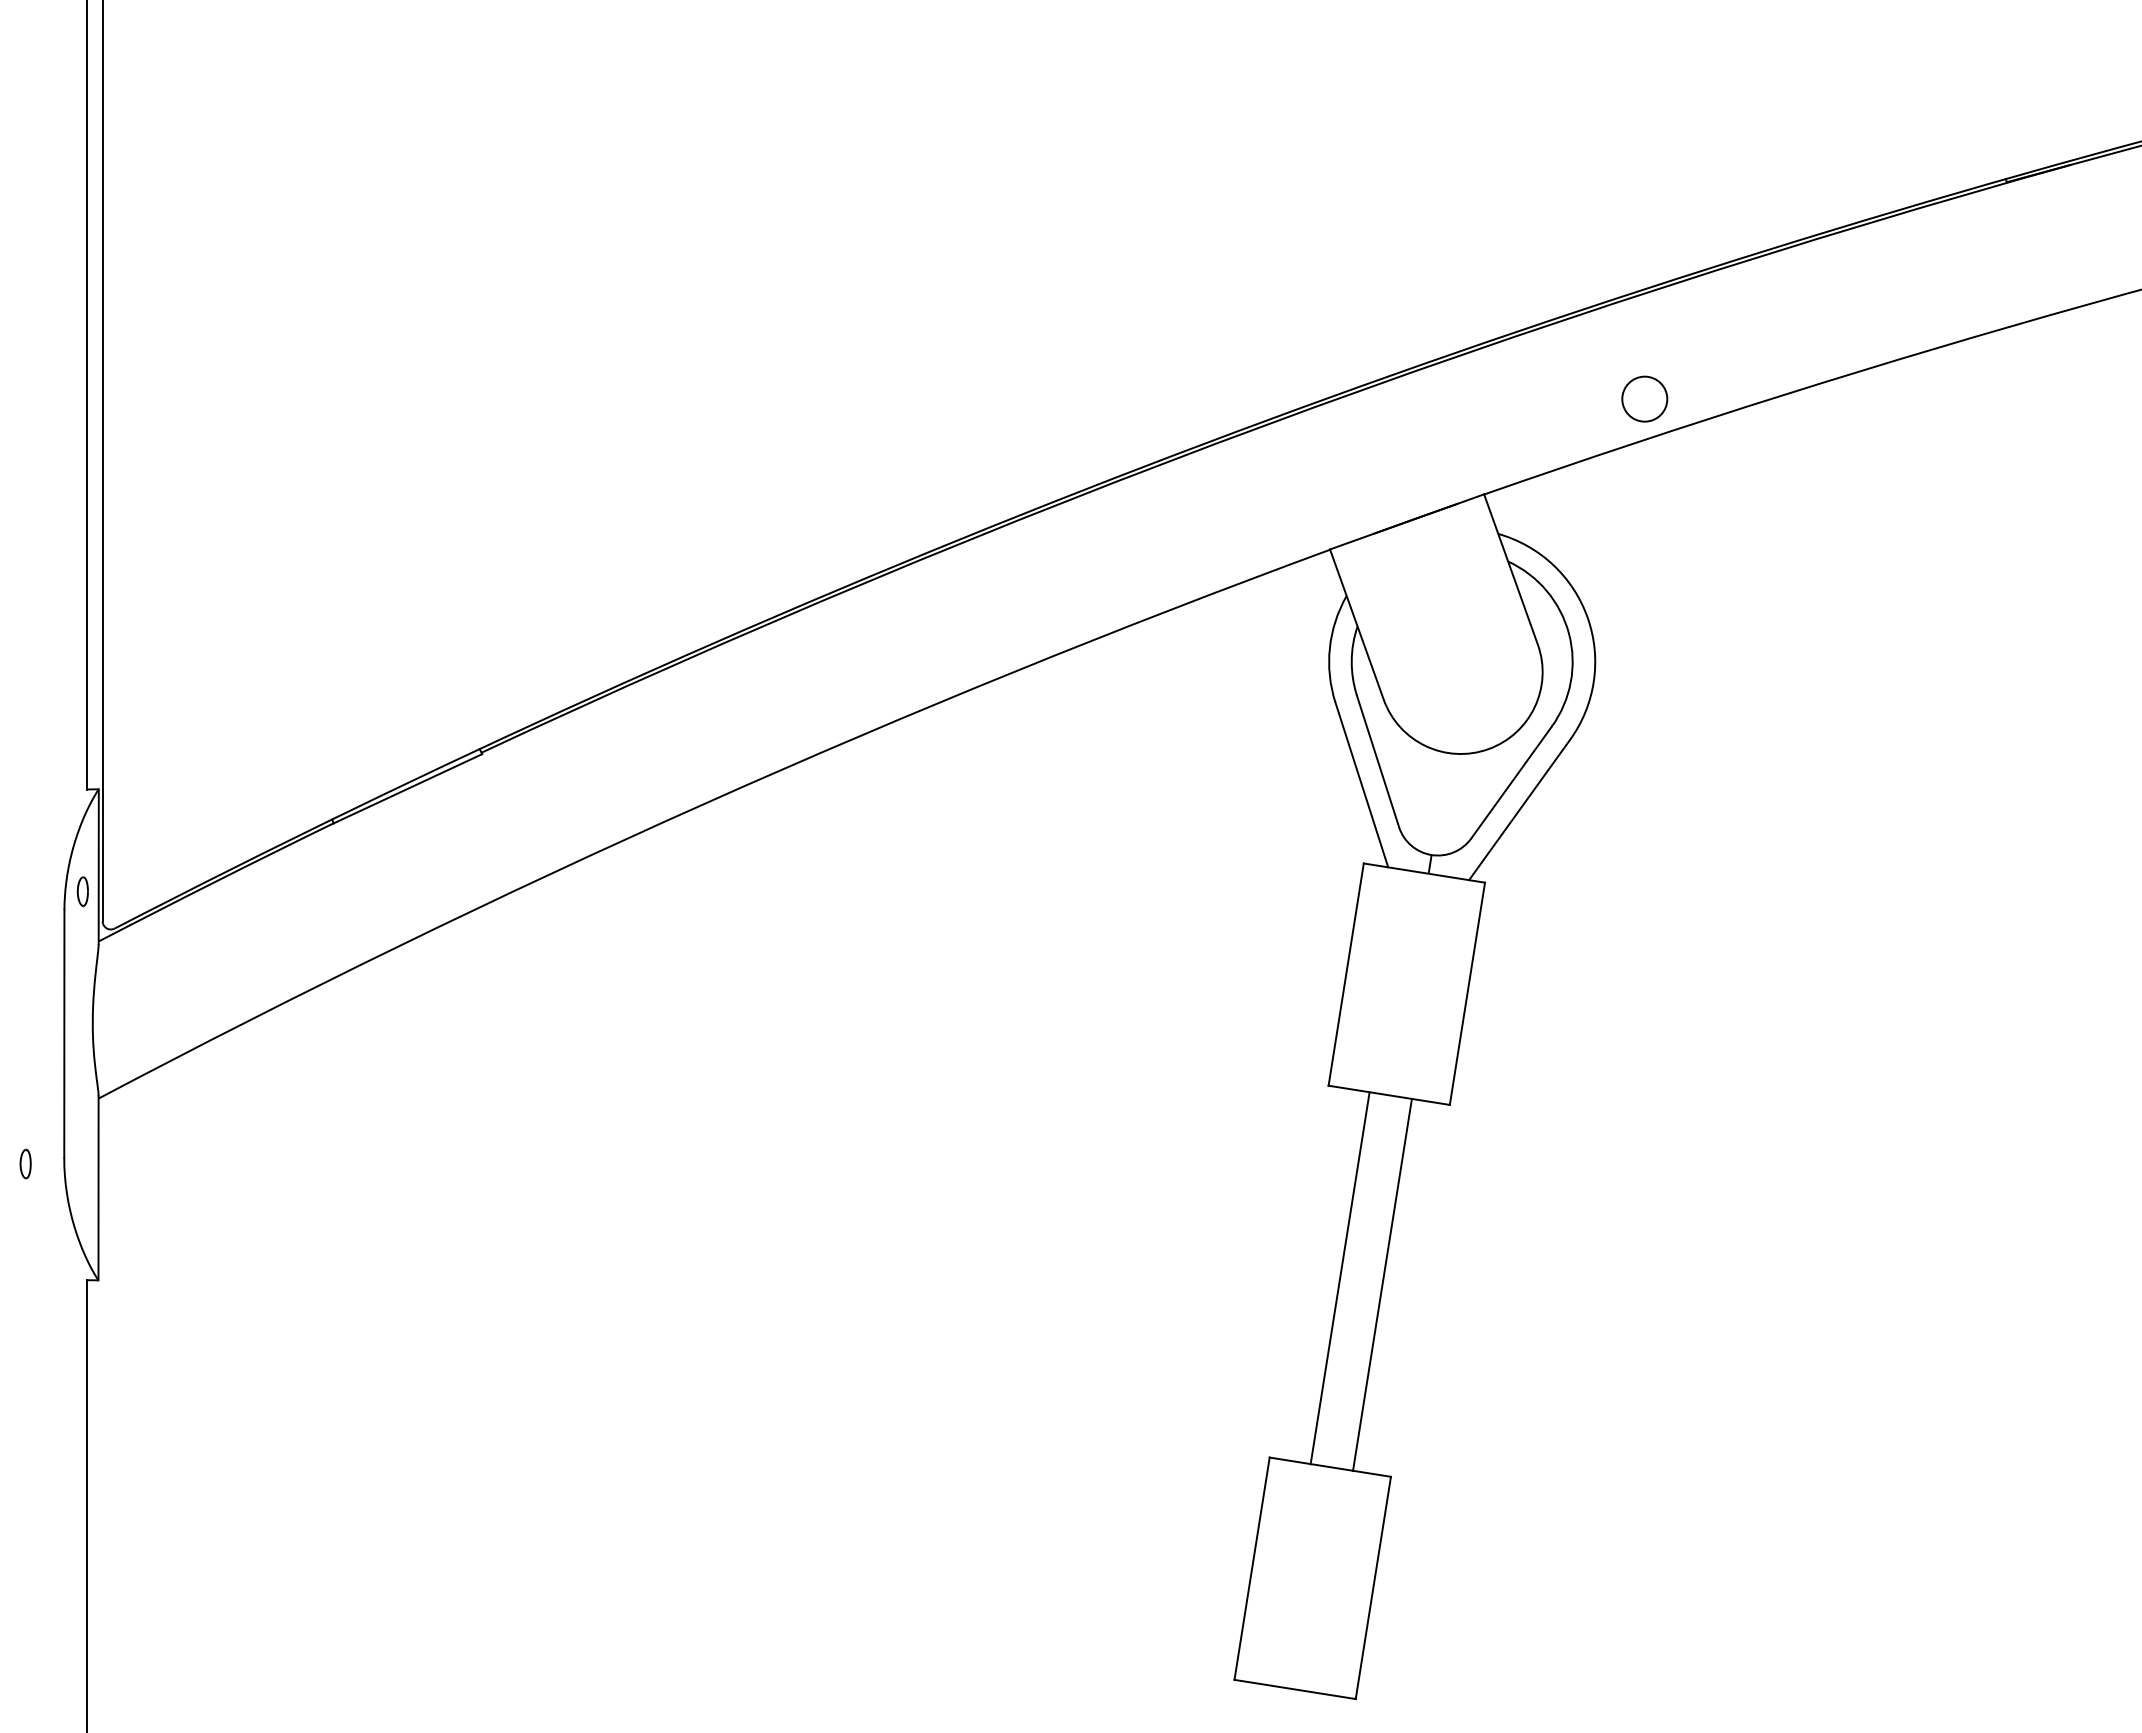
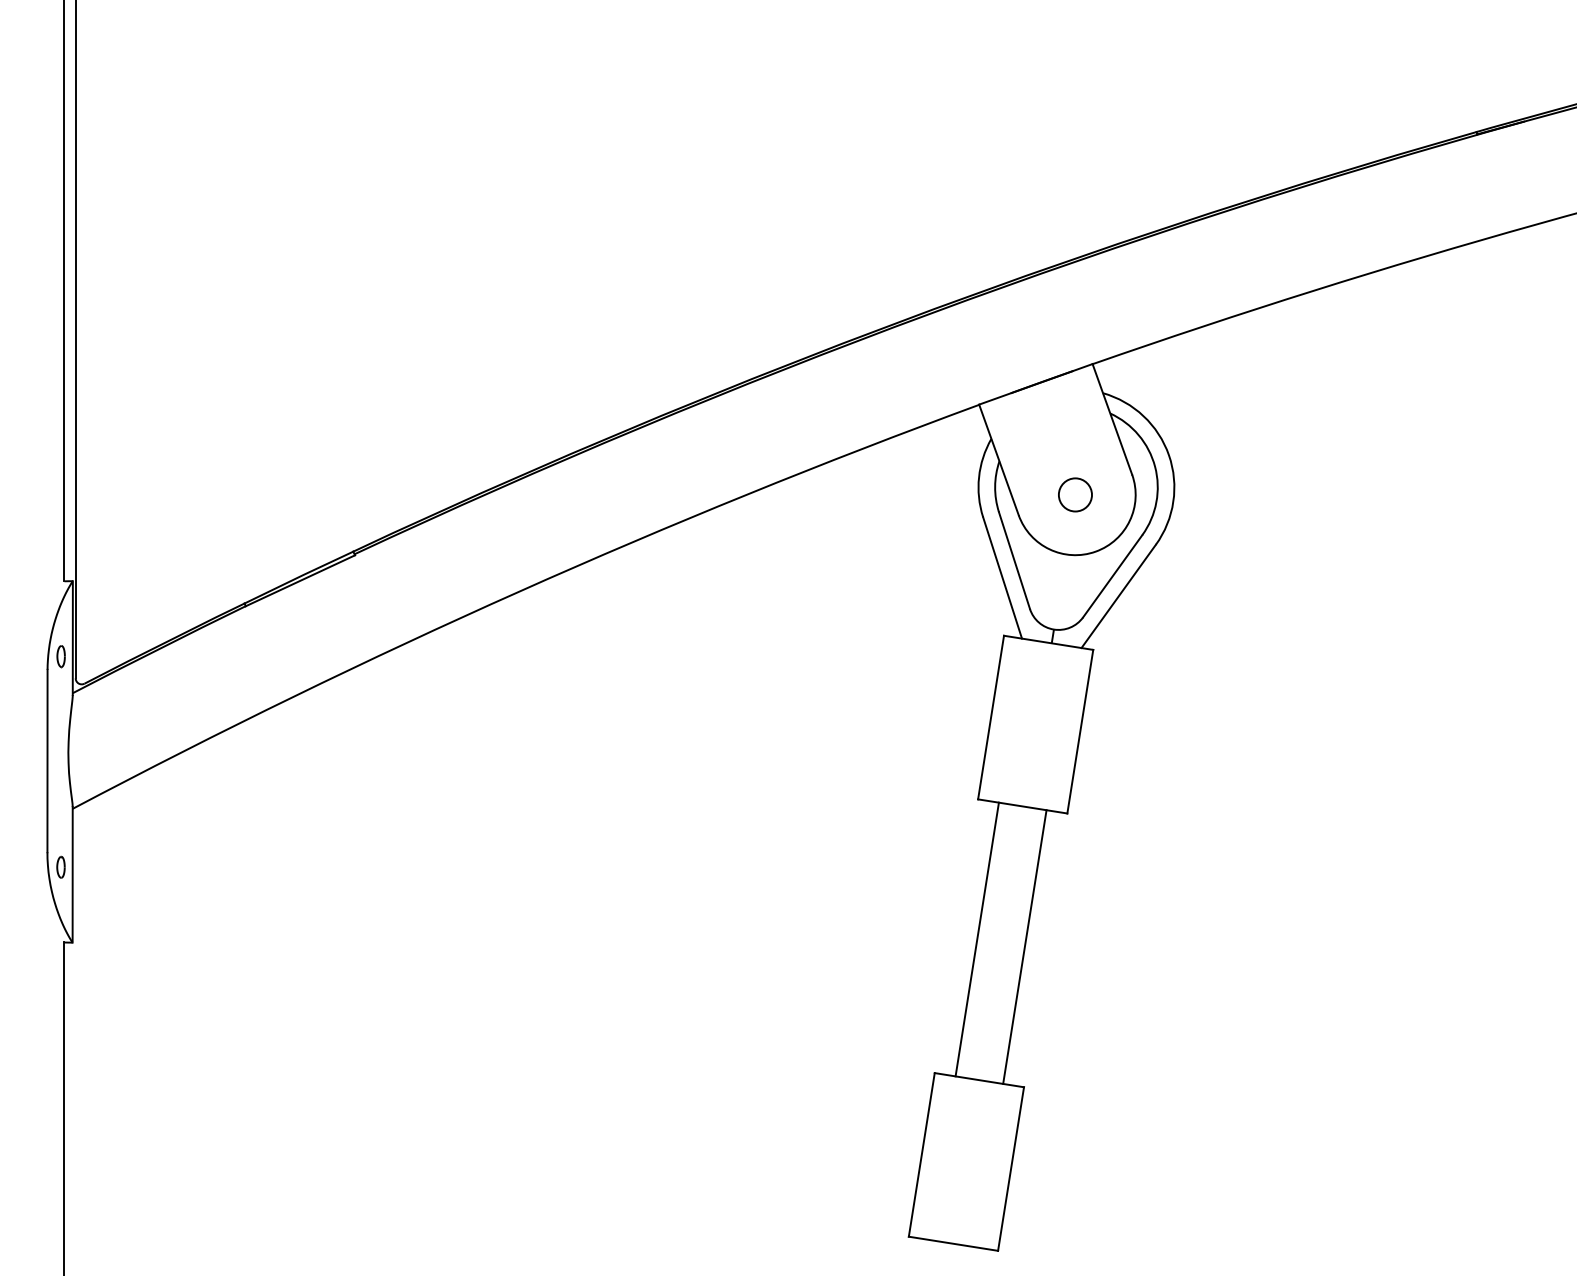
circle: (1644, 398) -> (1075, 494), moved
part: (25, 1163) -> (60, 866), moved
line: (1339, 1278) -> (1024, 947), moved
line: (1382, 1285) -> (977, 939), moved

